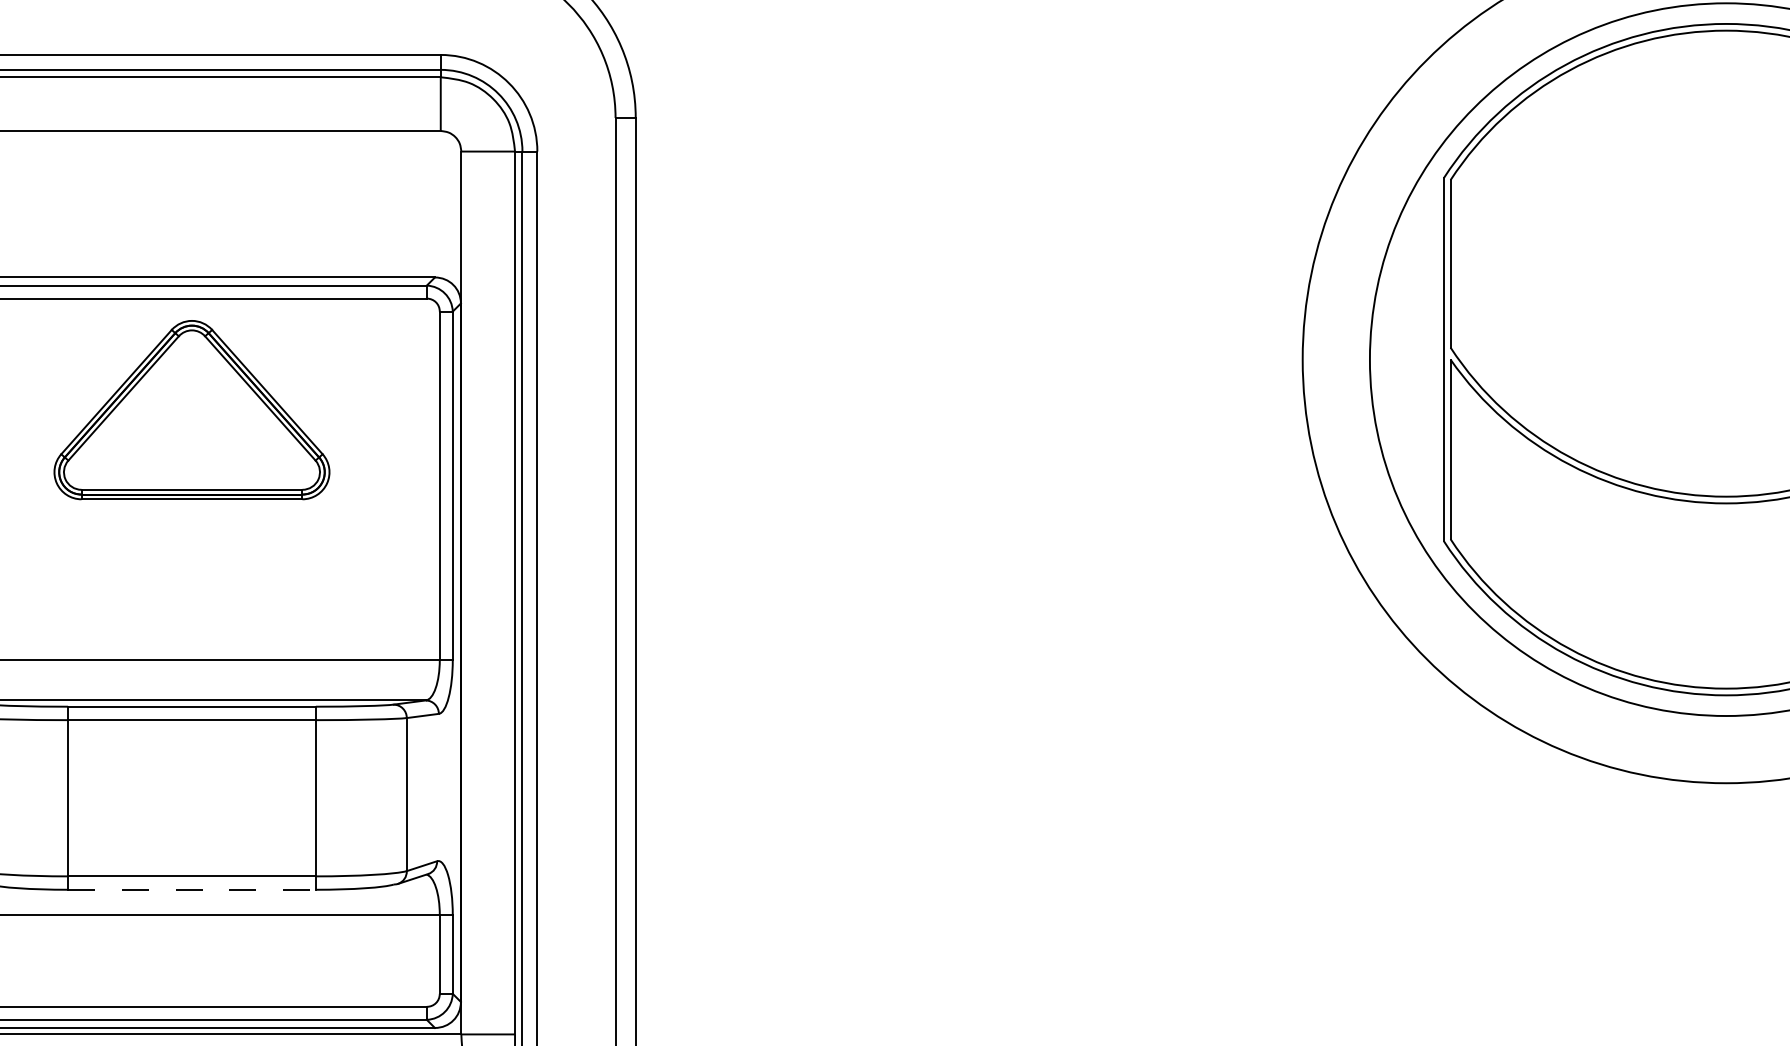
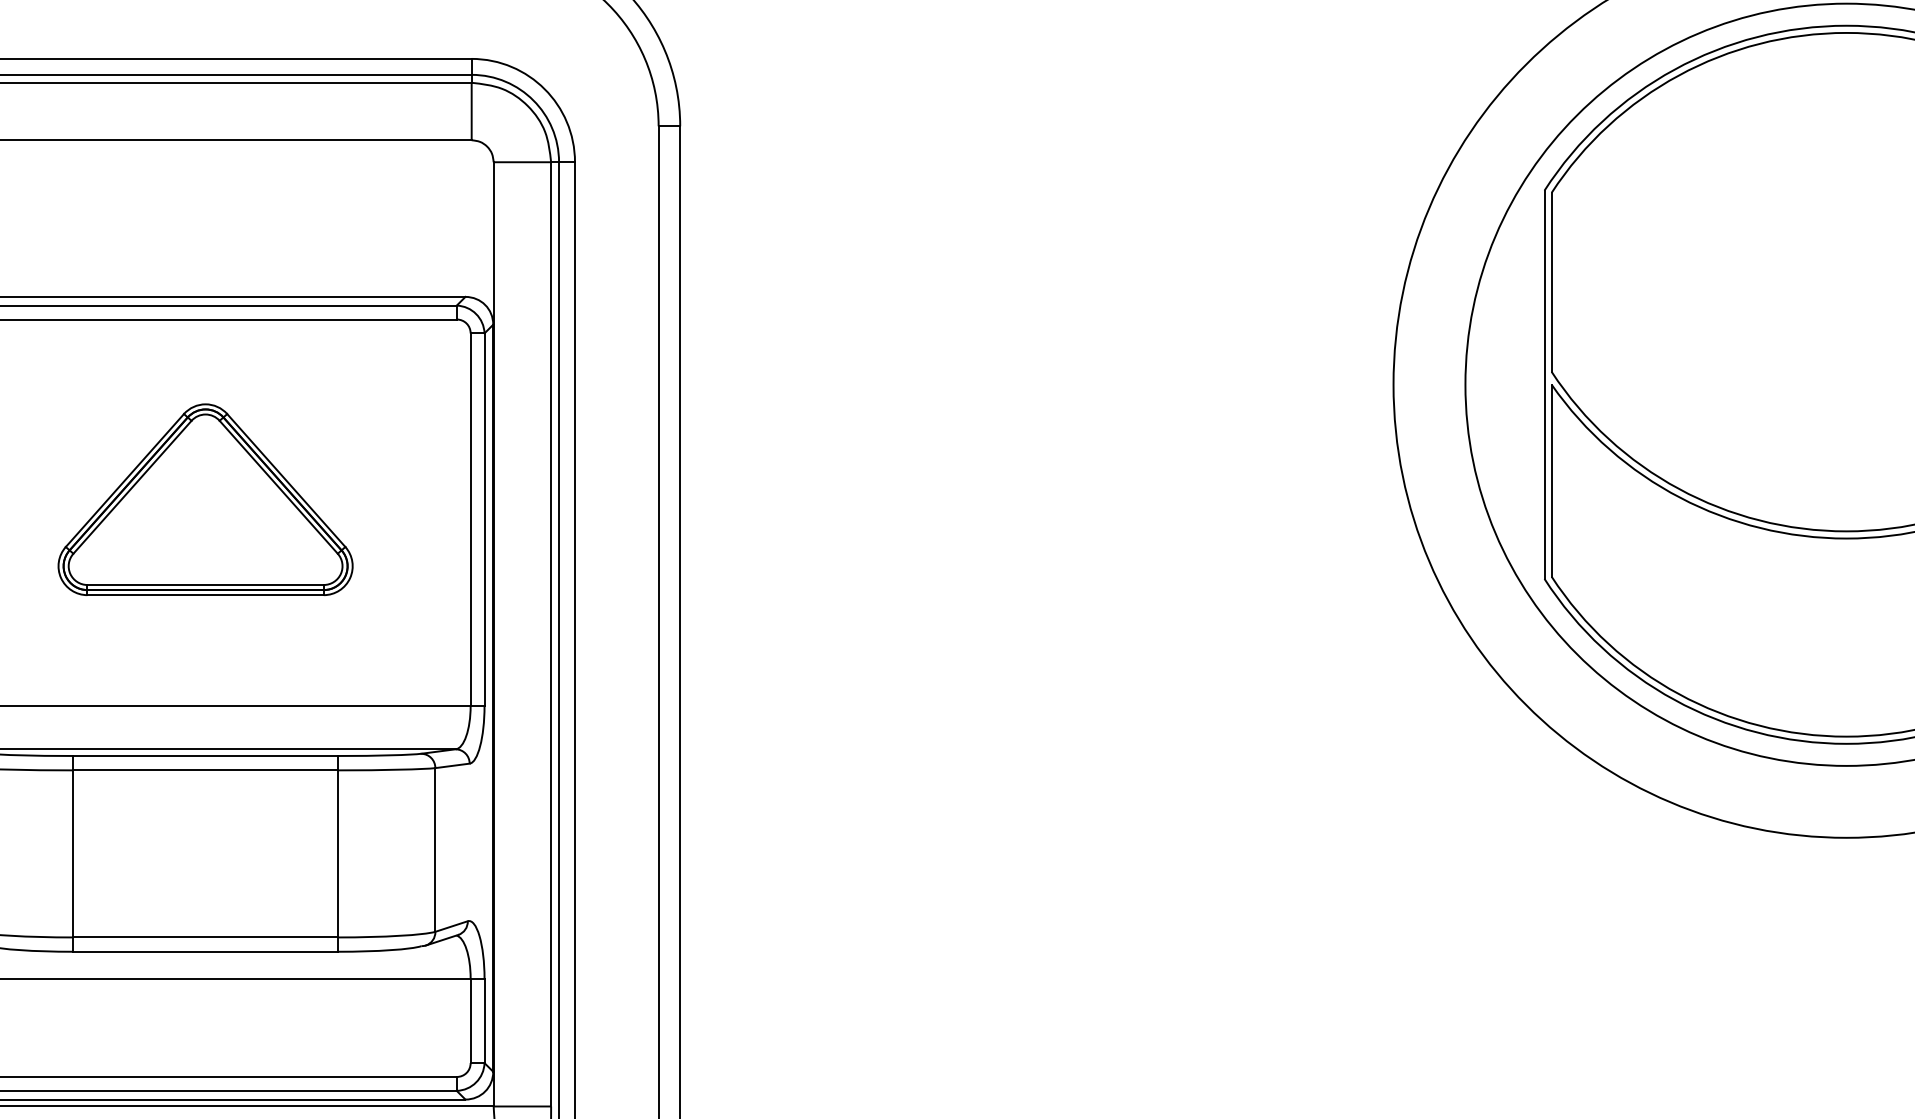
part: (191, 409) -> (205, 499), moved
line: (191, 889) -> (205, 951), dashed -> solid

